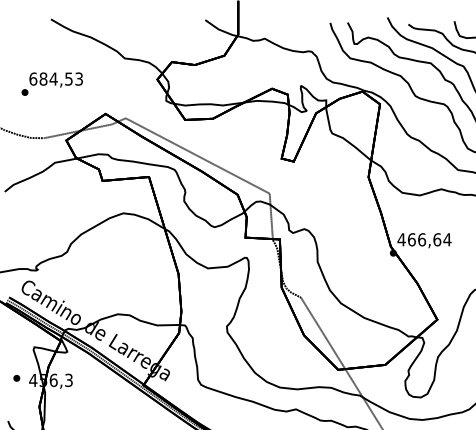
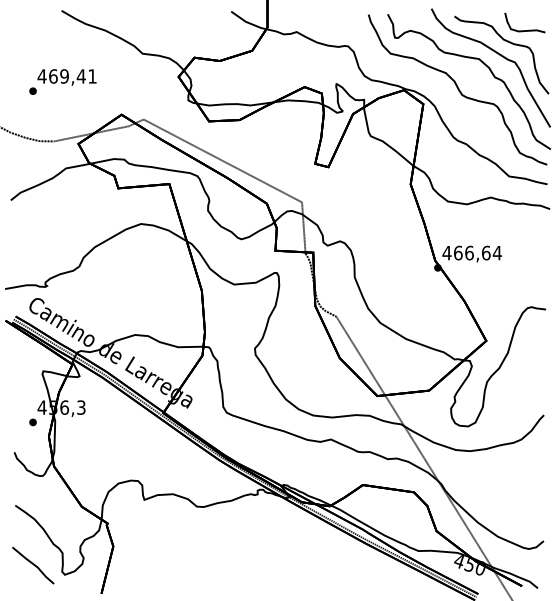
text: (55, 79) -> (66, 76), 684,53 -> 469,41
part: (16, 378) -> (32, 422), moved

